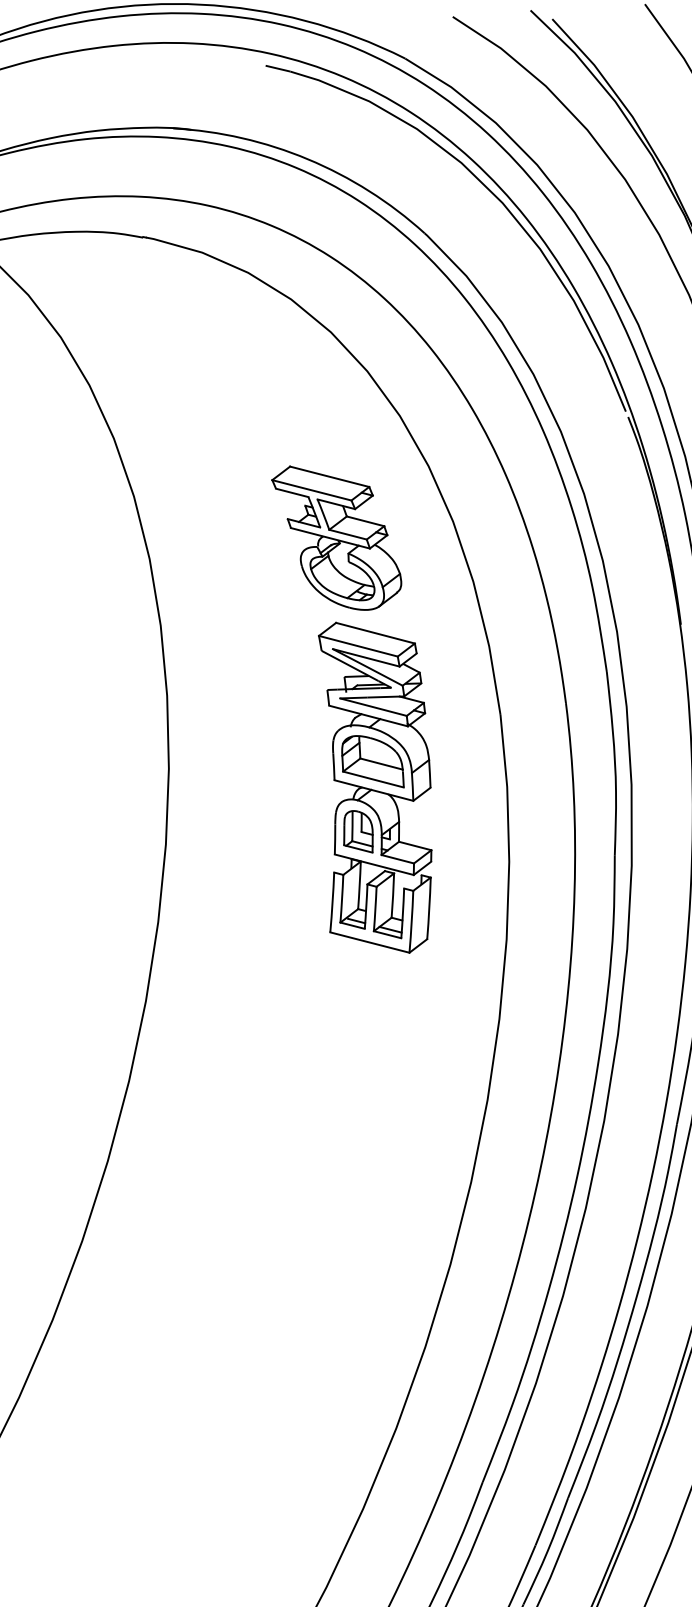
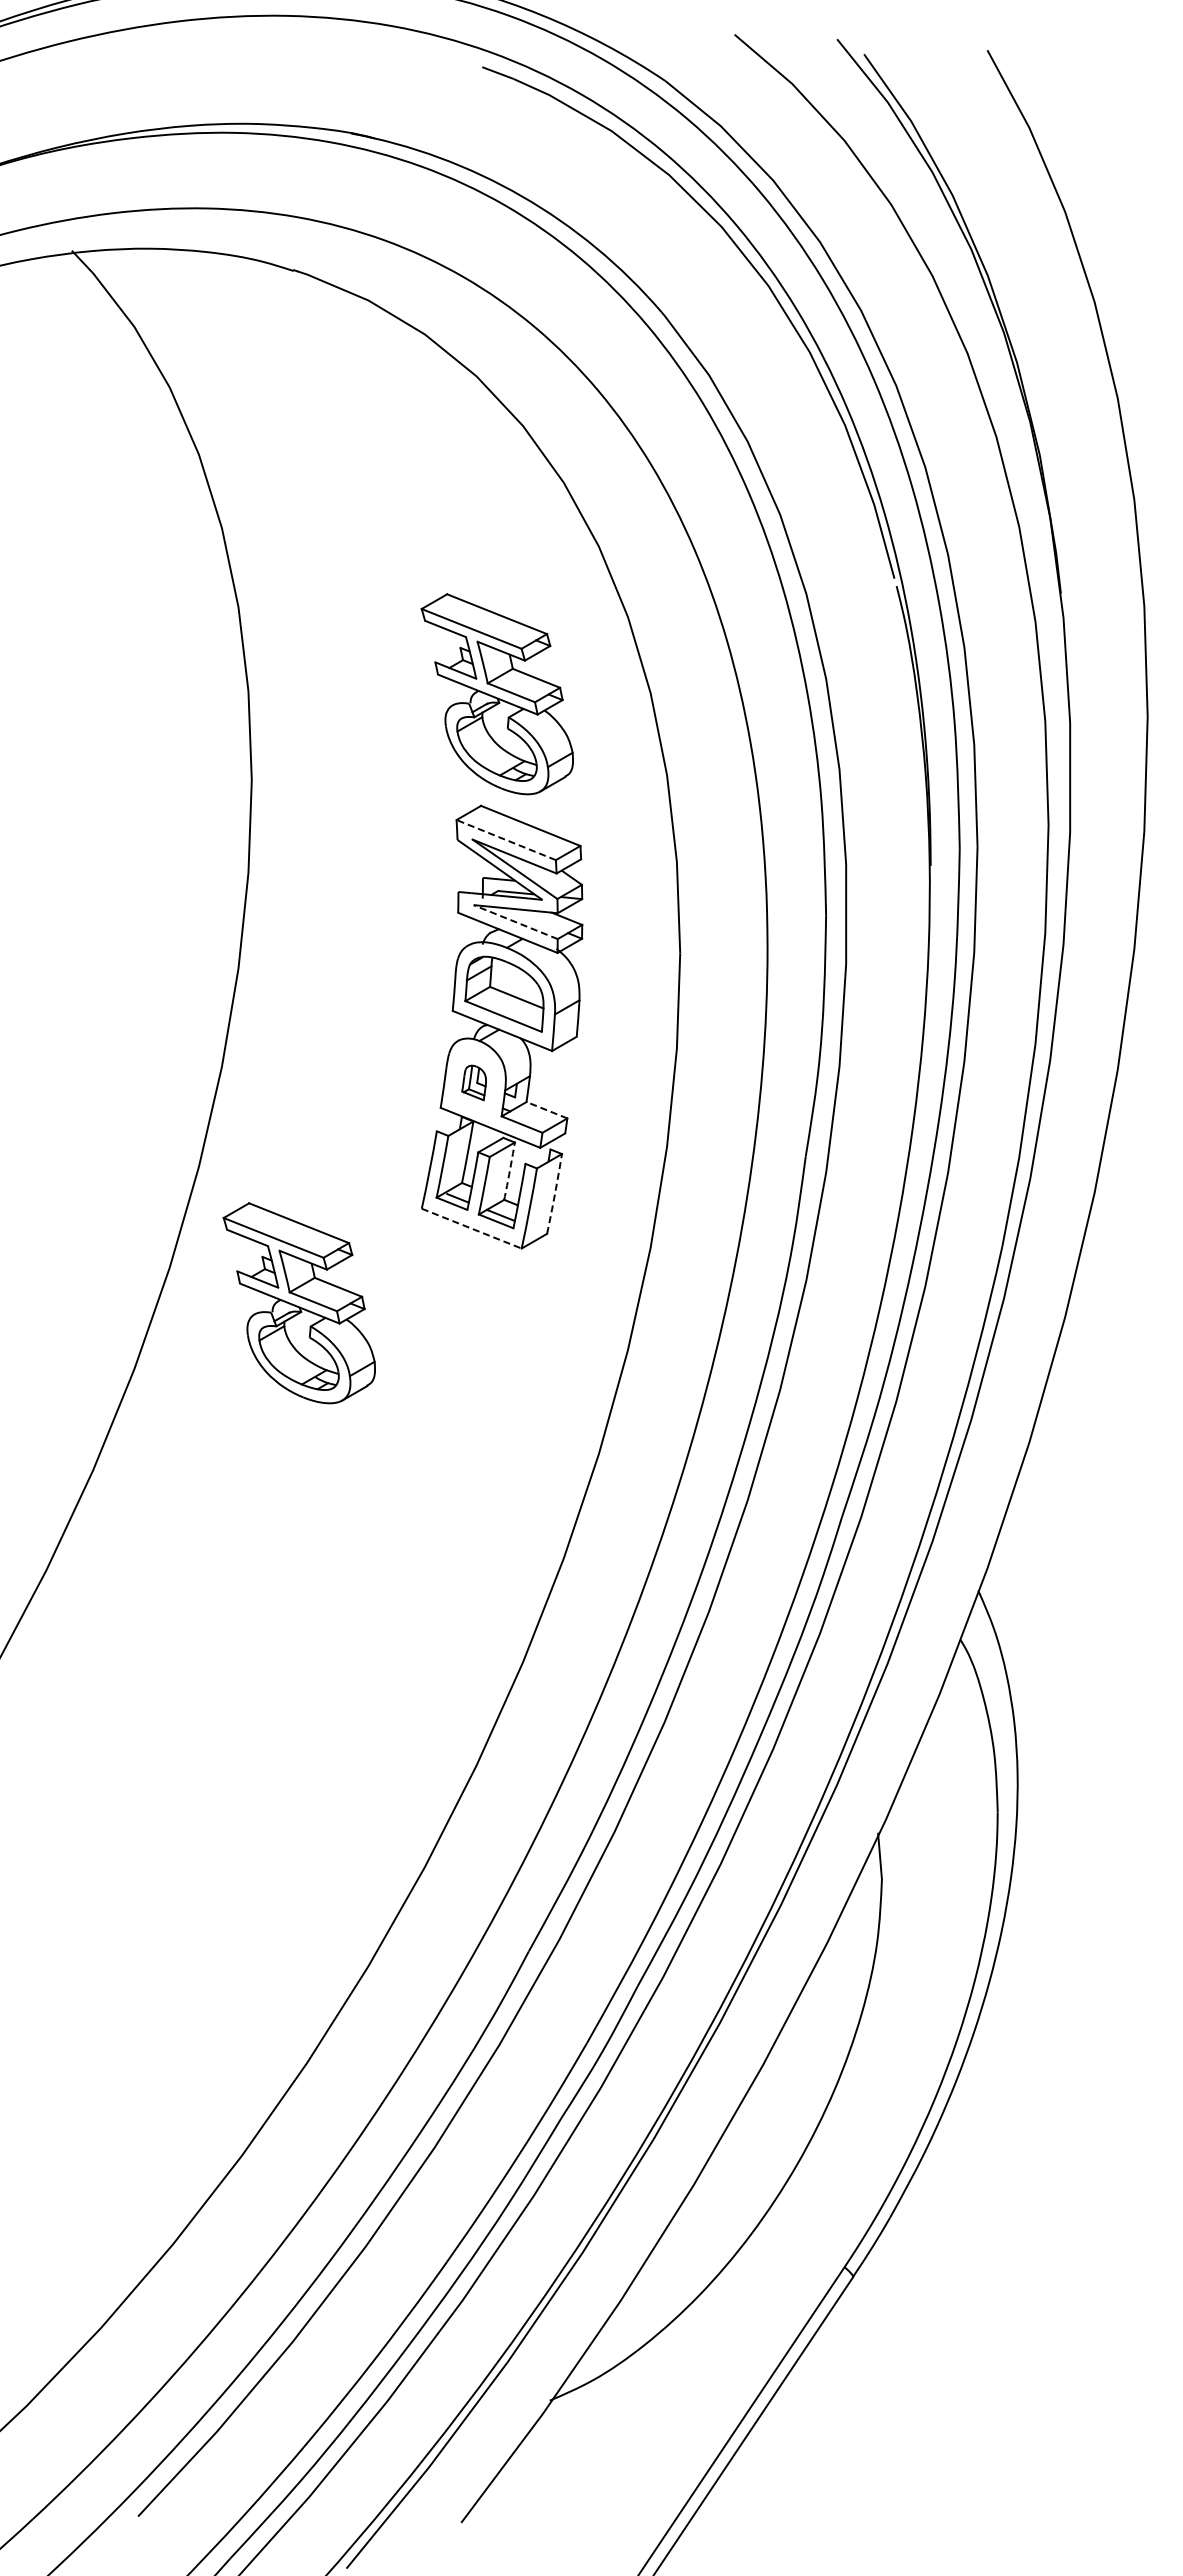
line: (358, 646) -> (506, 840), solid -> dashed
line: (373, 706) -> (515, 921), solid -> dashed
part: (357, 832) -> (473, 1082), size x0.6
line: (414, 846) -> (546, 1110), solid -> dashed
arc: (392, 895) -> (509, 1171), solid -> dashed
arc: (429, 908) -> (555, 1194), solid -> dashed
line: (369, 942) -> (471, 1228), solid -> dashed
part: (246, 1015) -> (298, 1303), added

